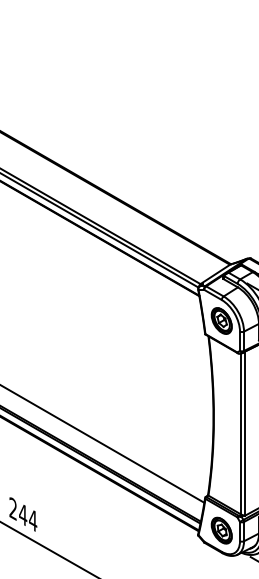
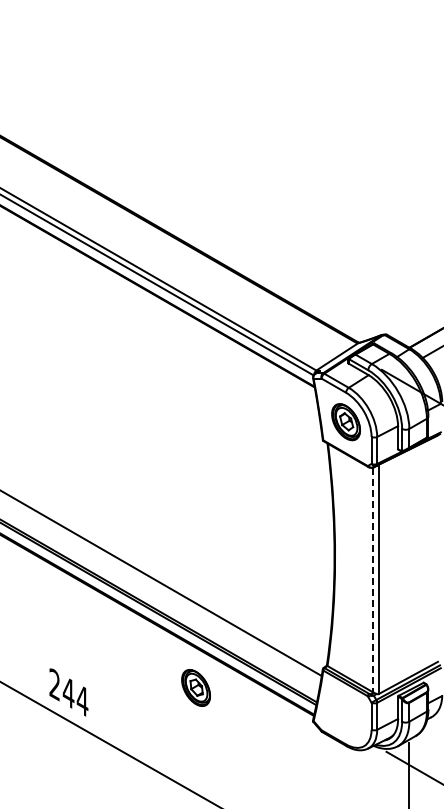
line: (241, 434) -> (373, 580), solid -> dashed
part: (221, 531) -> (195, 688), moved

